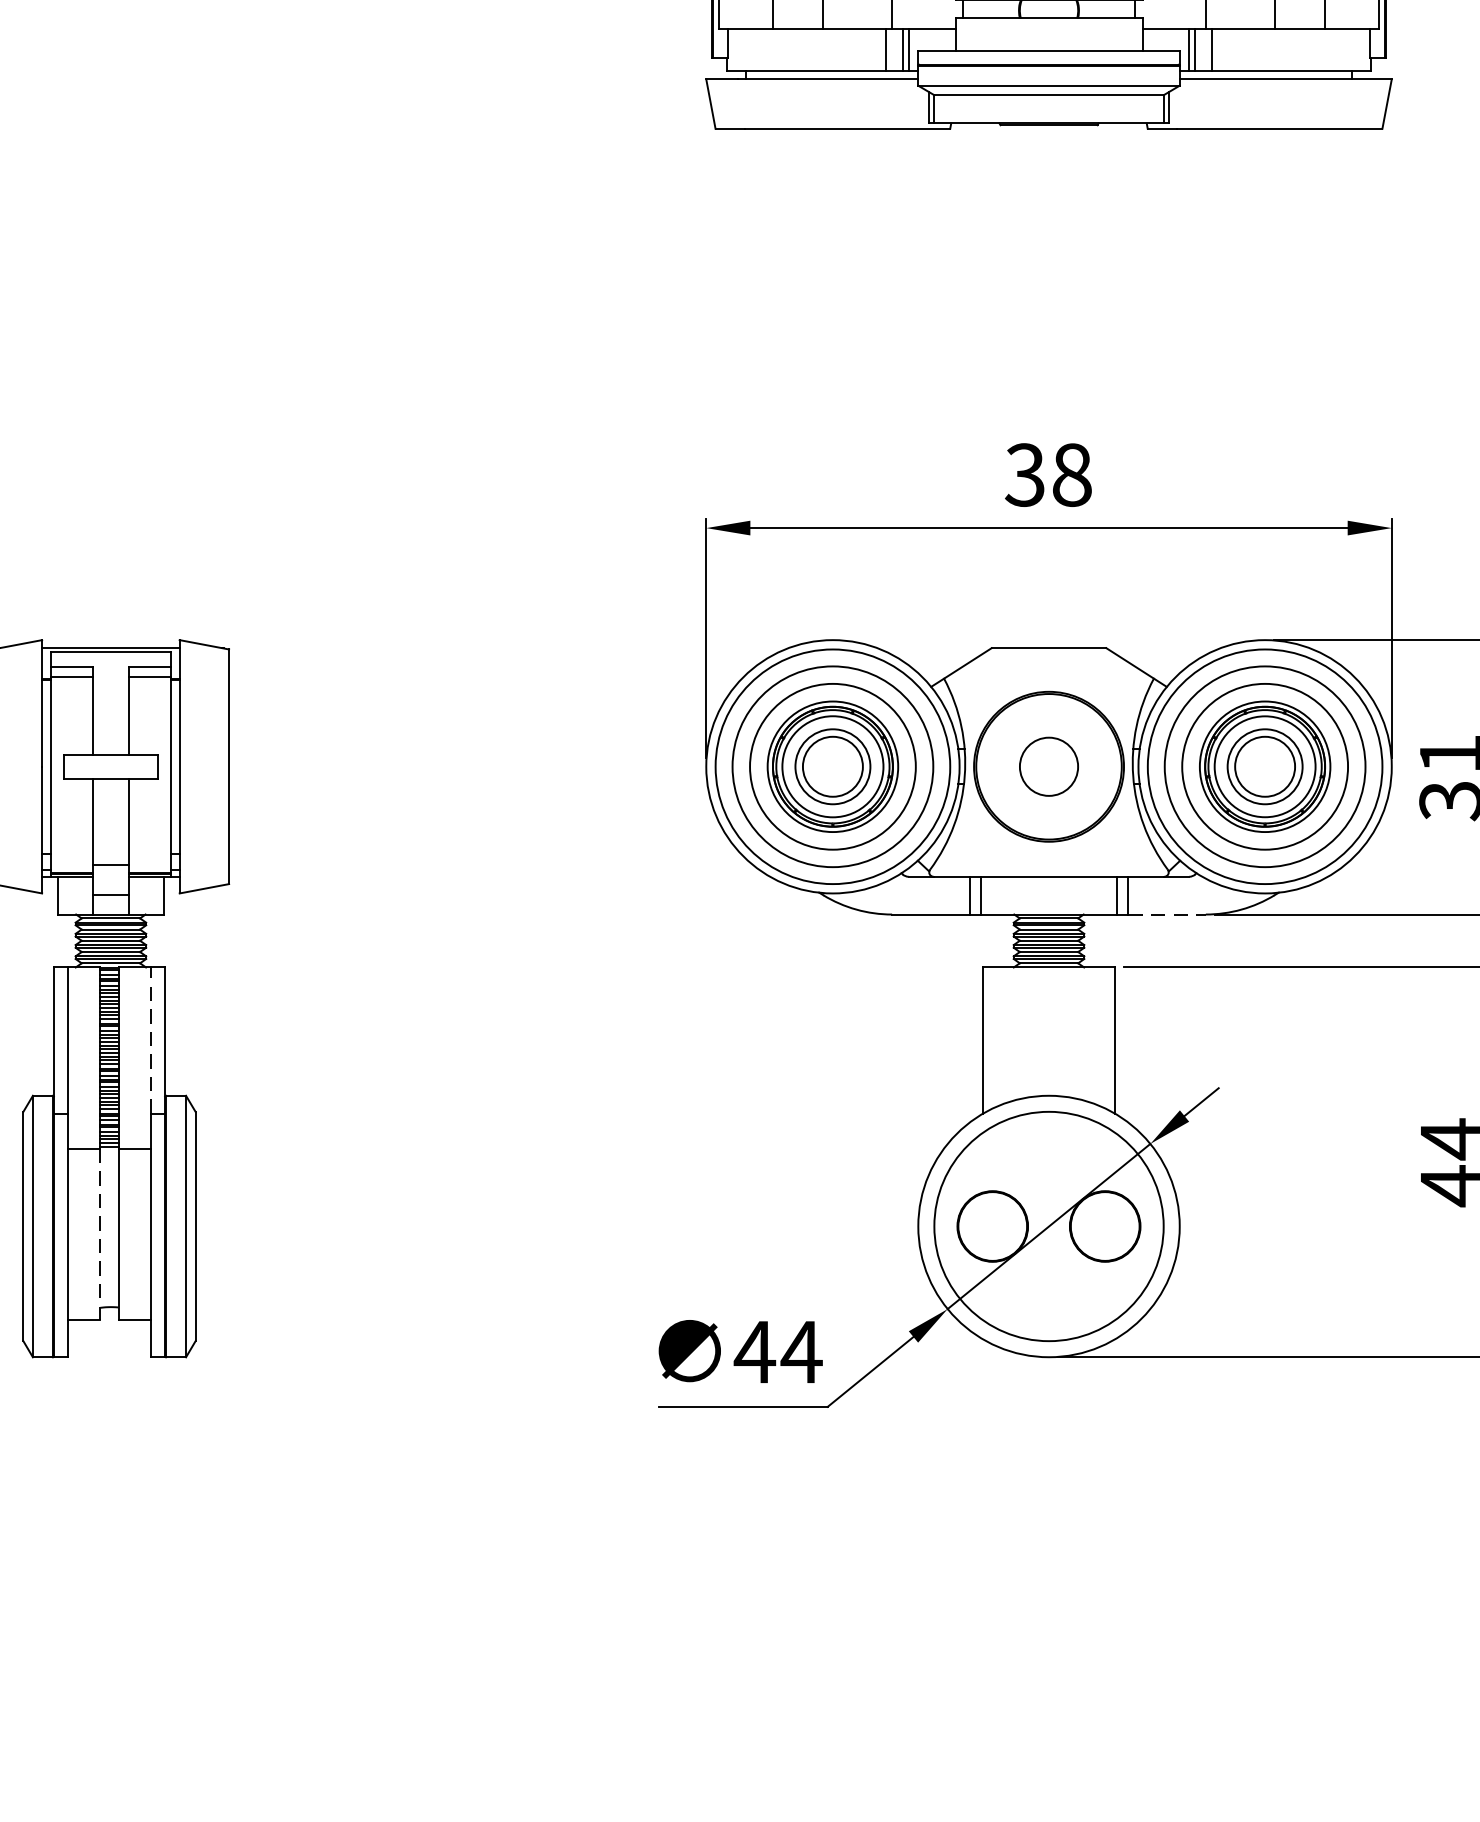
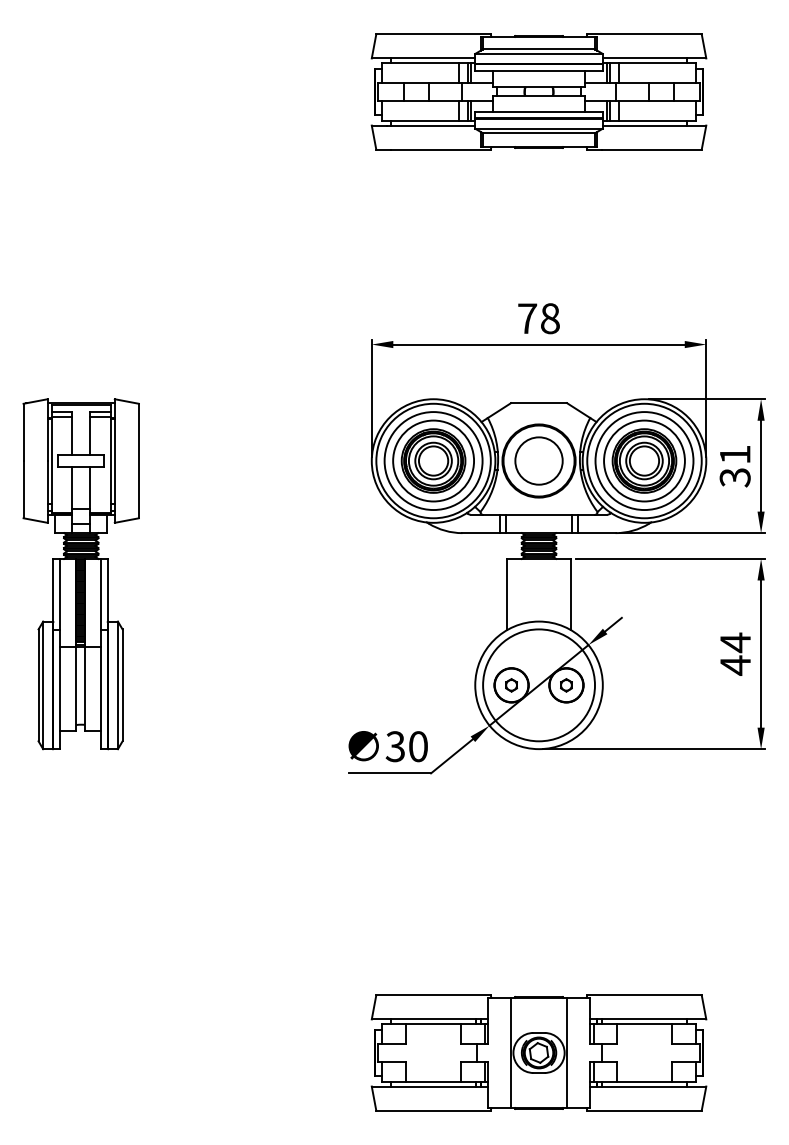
text: (1025, 474) -> (527, 318), 38 -> 78
circle: (1047, 765) -> (538, 460), size x1.67
line: (1166, 915) -> (596, 533), dashed -> solid
line: (152, 1040) -> (101, 594), dashed -> solid
part: (992, 1226) -> (511, 685), added
part: (1105, 1226) -> (566, 685), added
line: (101, 1234) -> (76, 689), dashed -> solid
text: (777, 1351) -> (406, 746), 44 -> 30

